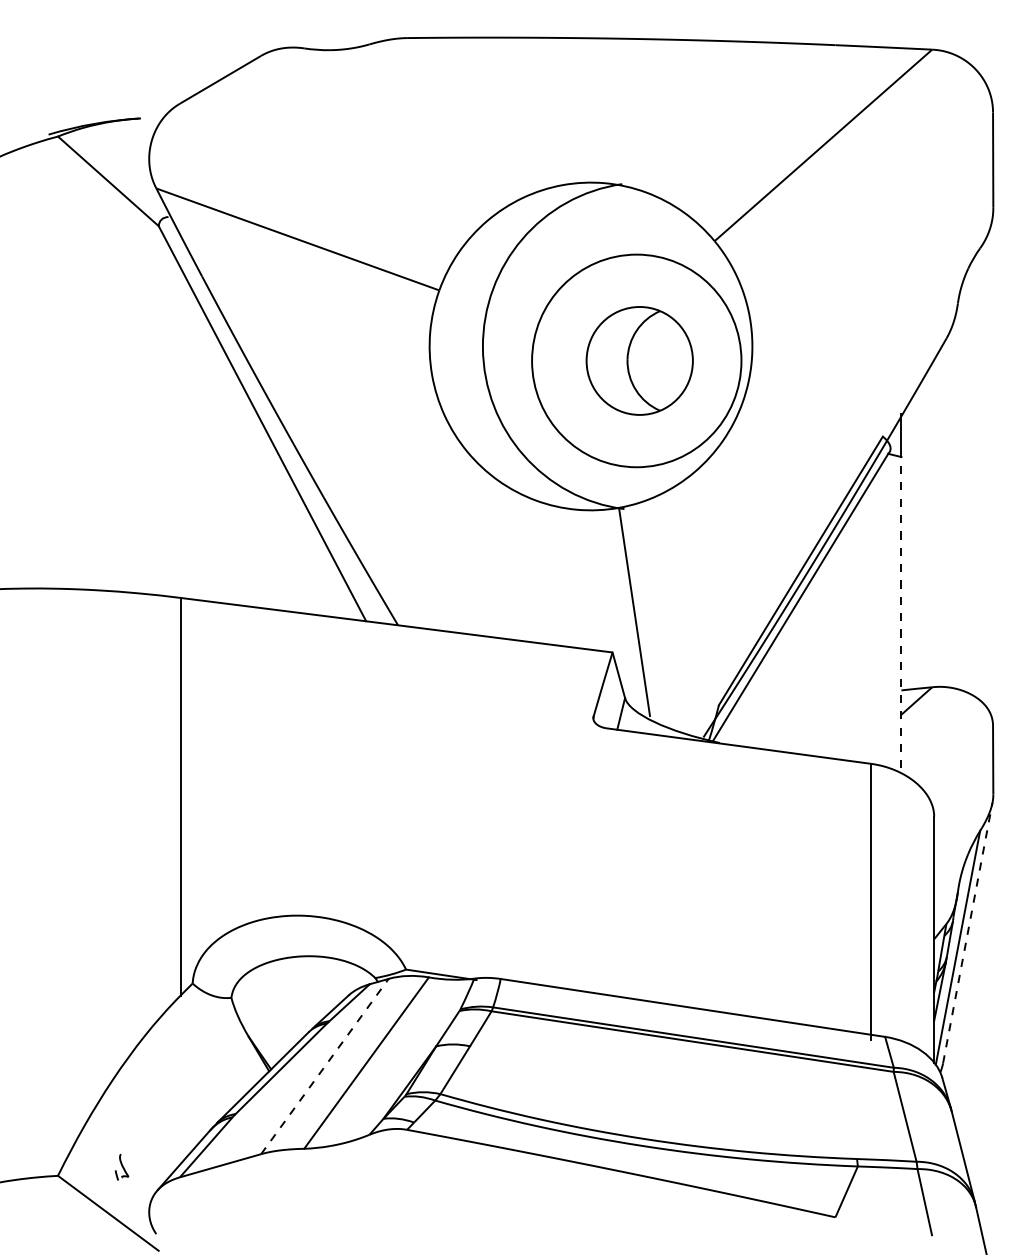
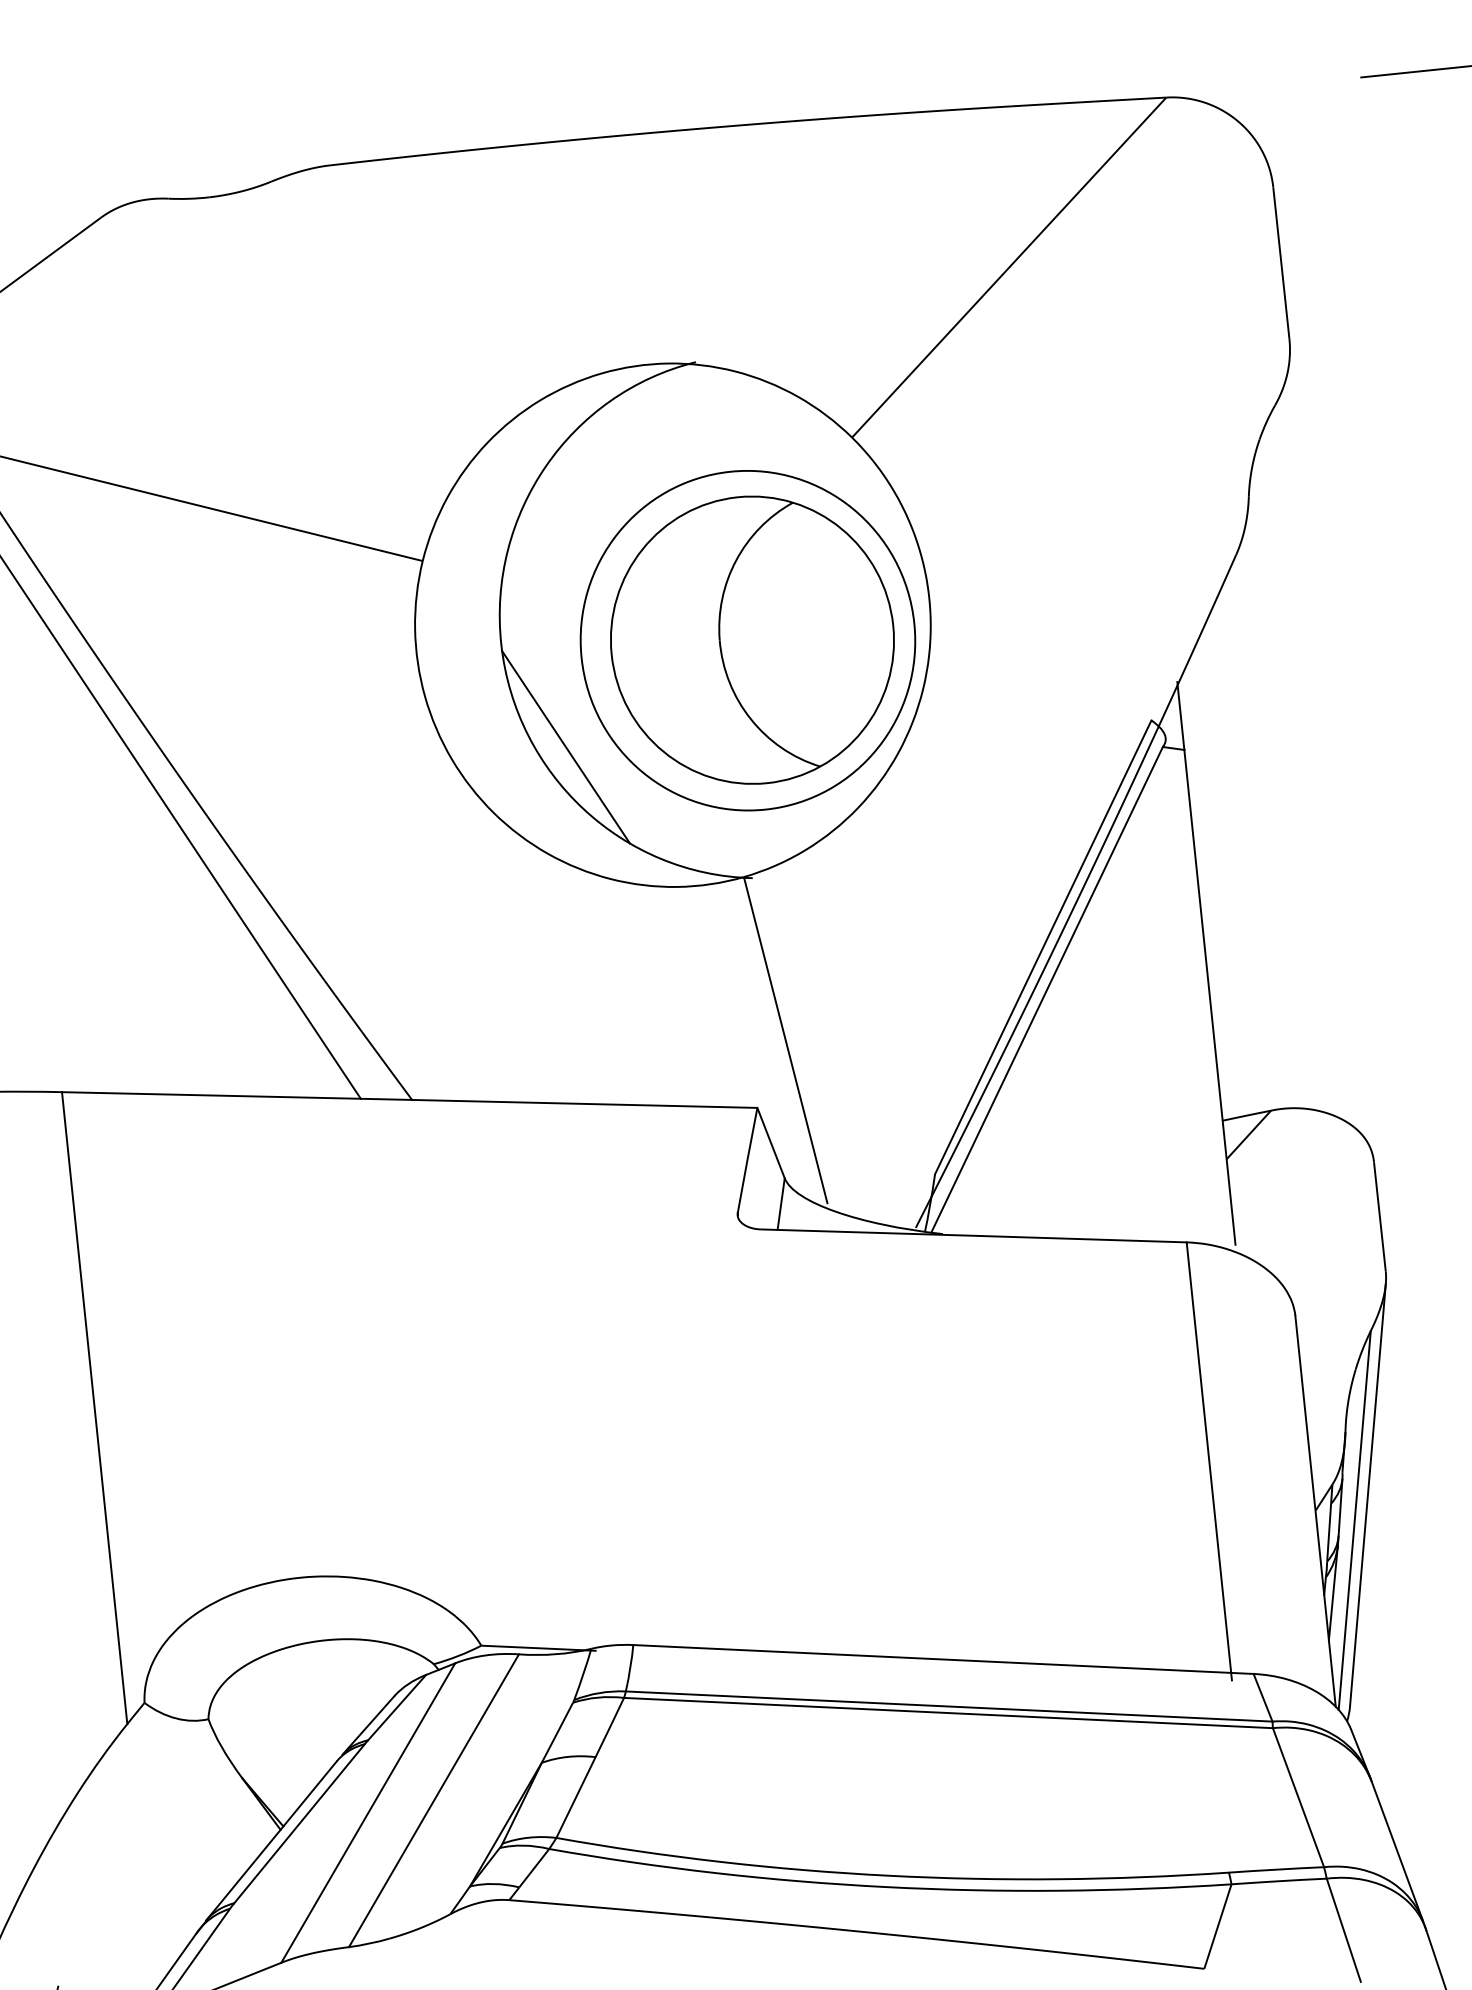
part: (639, 360) -> (752, 639), size x1.67
line: (516, 415) -> (565, 747), added
line: (901, 612) -> (1209, 996), dashed -> solid
line: (967, 933) -> (1367, 1496), dashed -> solid
line: (325, 1066) -> (369, 1812), dashed -> solid

